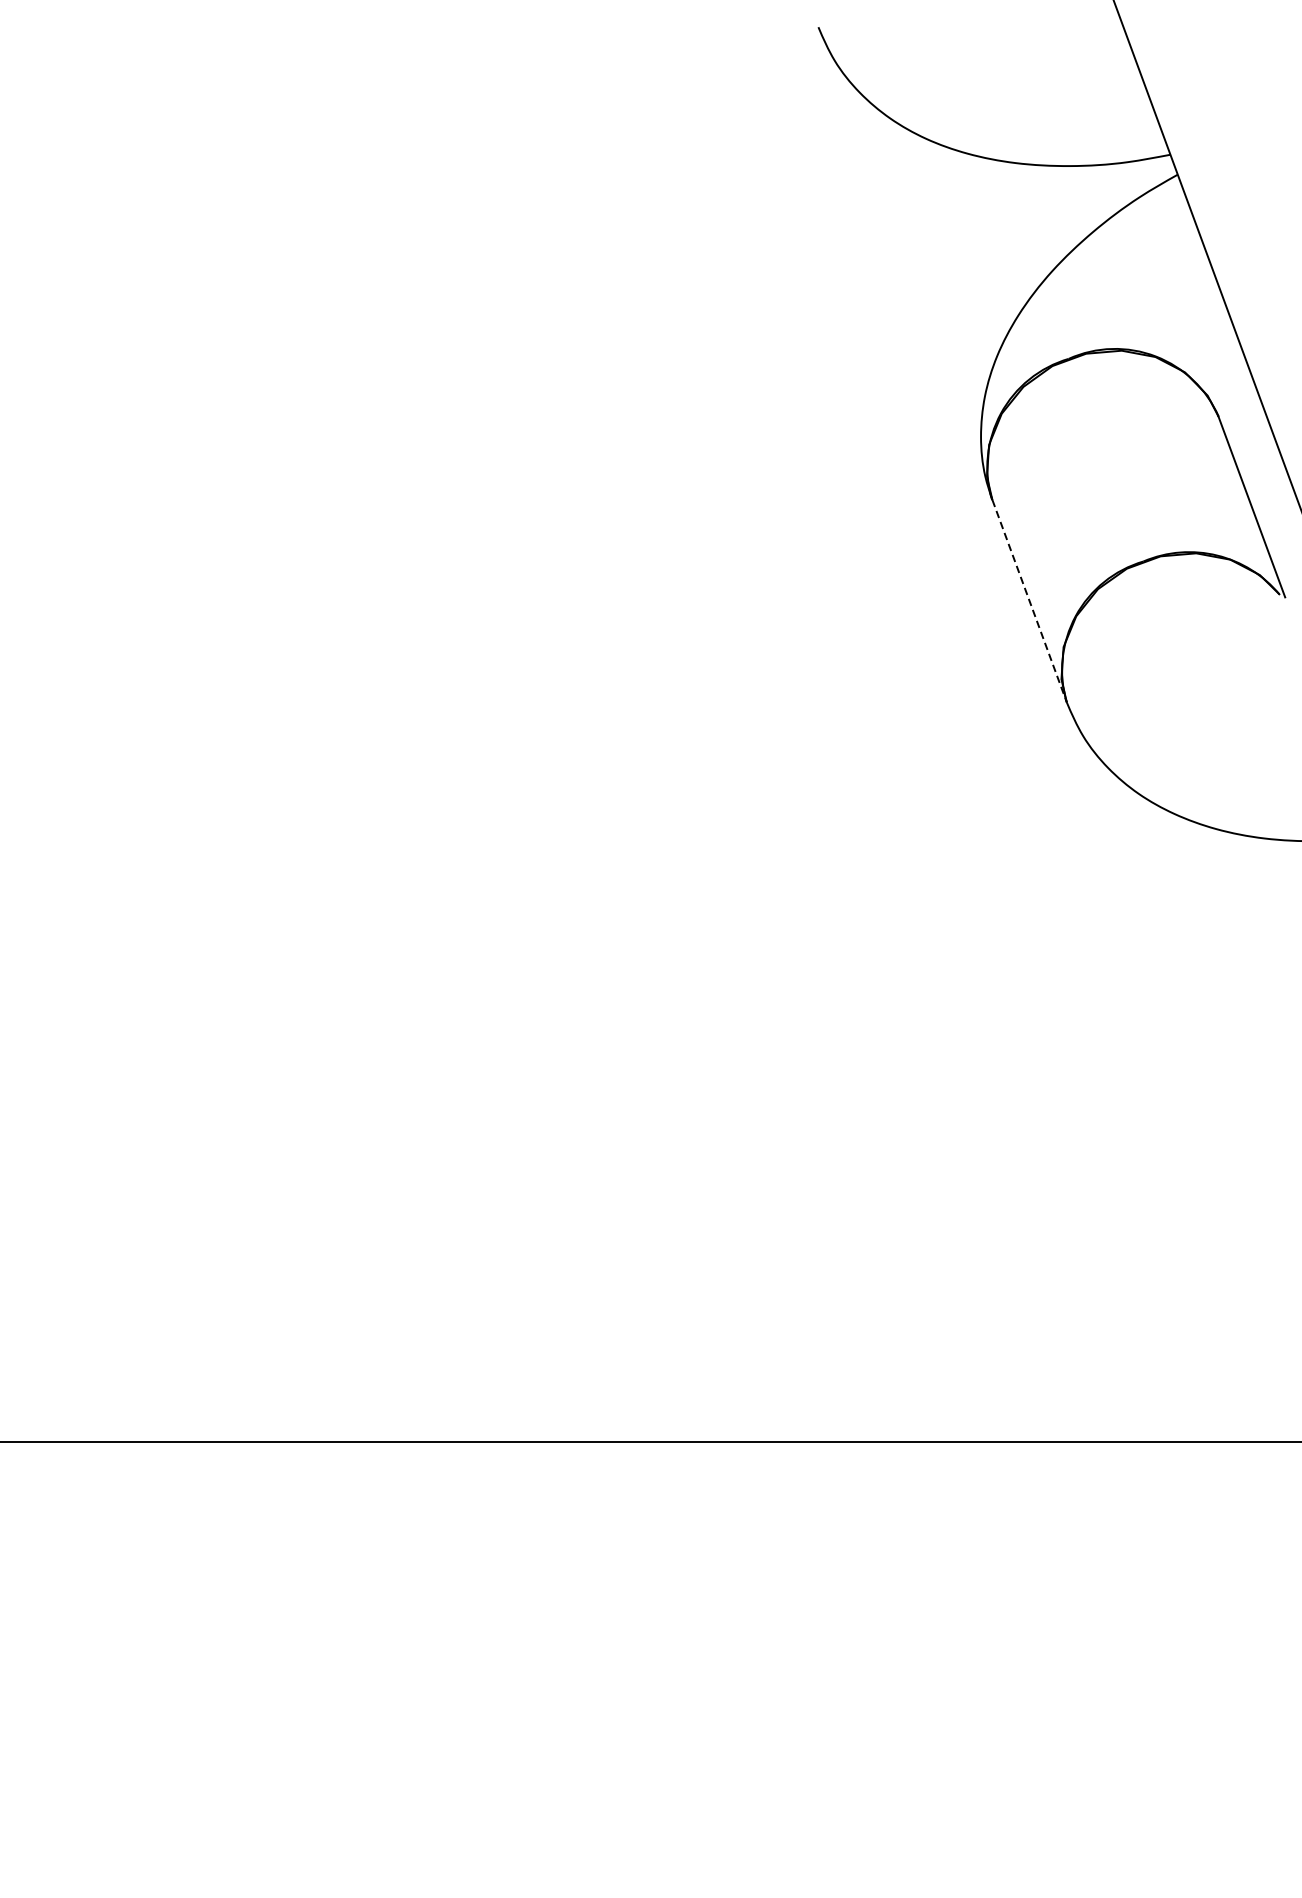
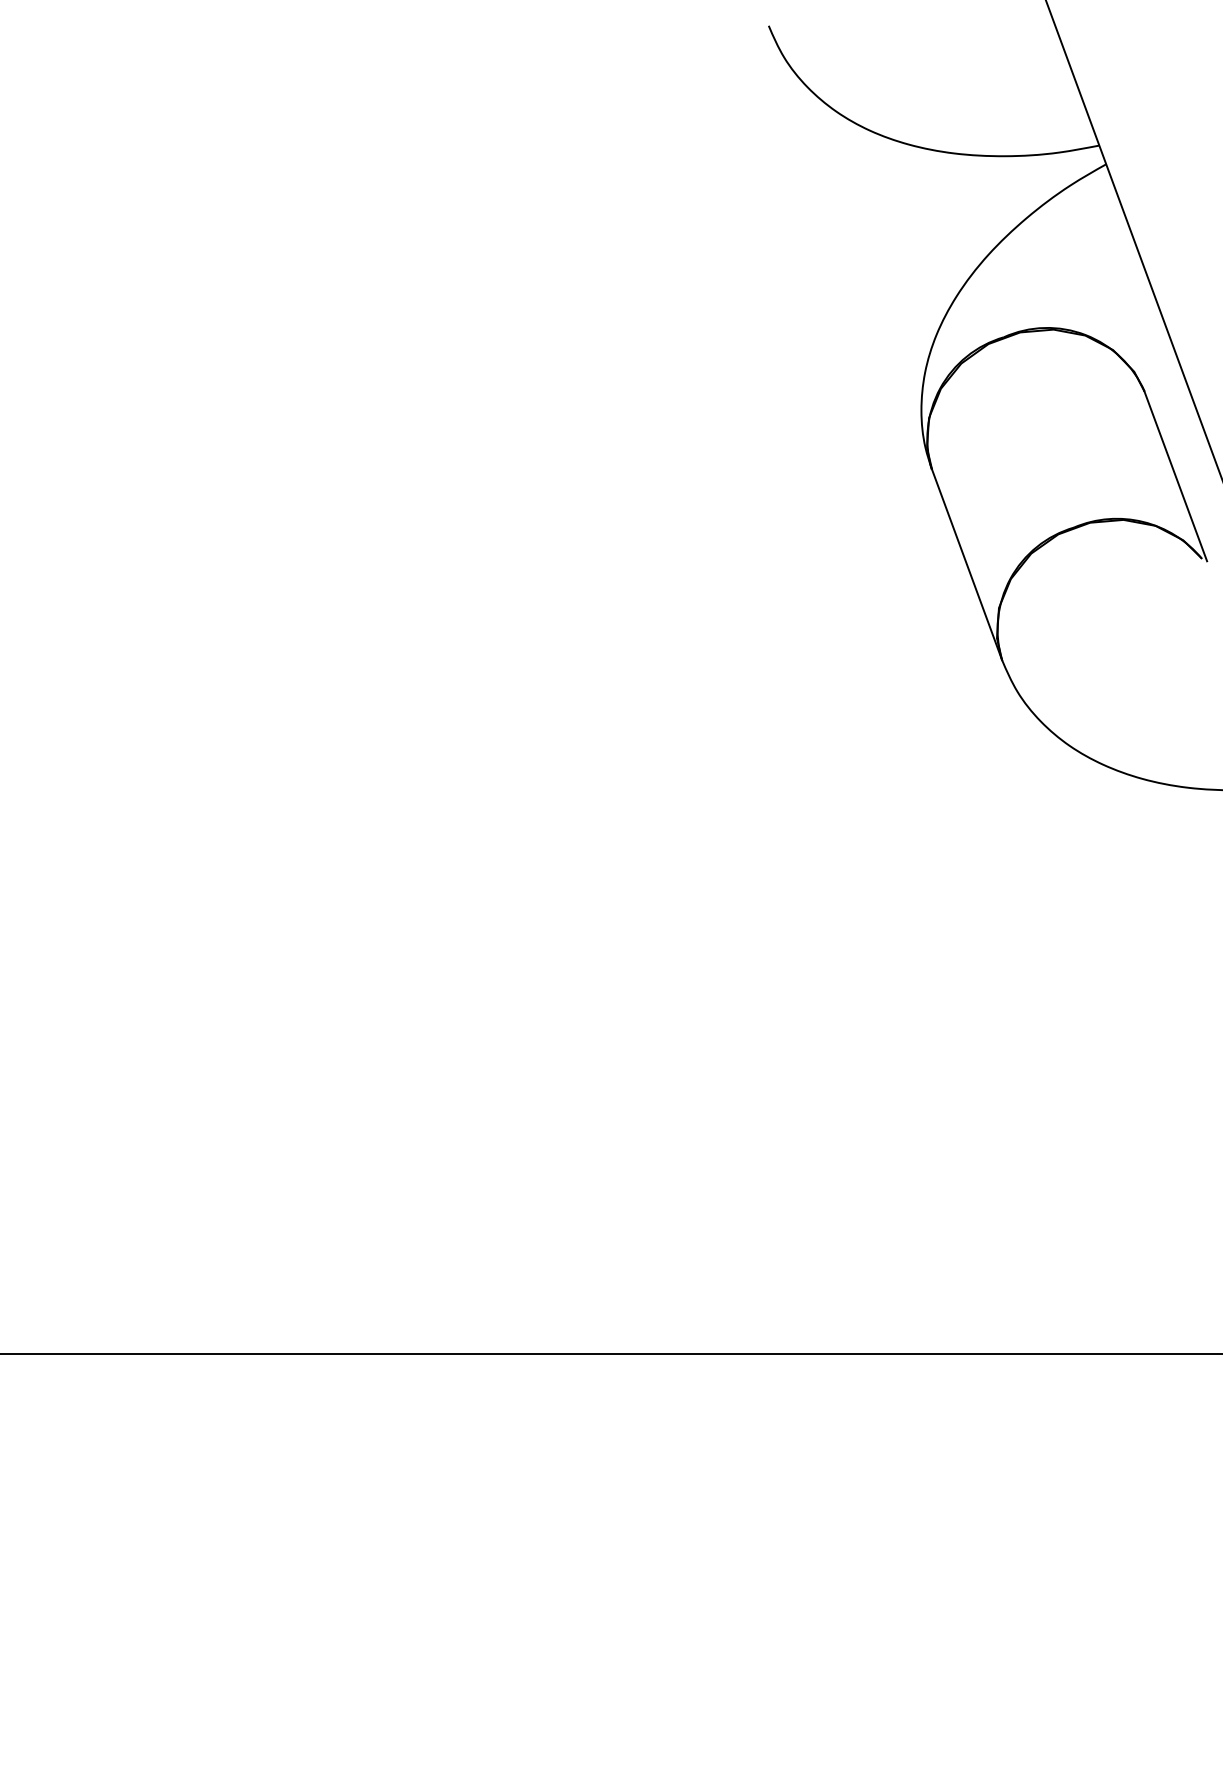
line: (1030, 601) -> (967, 565), dashed -> solid

